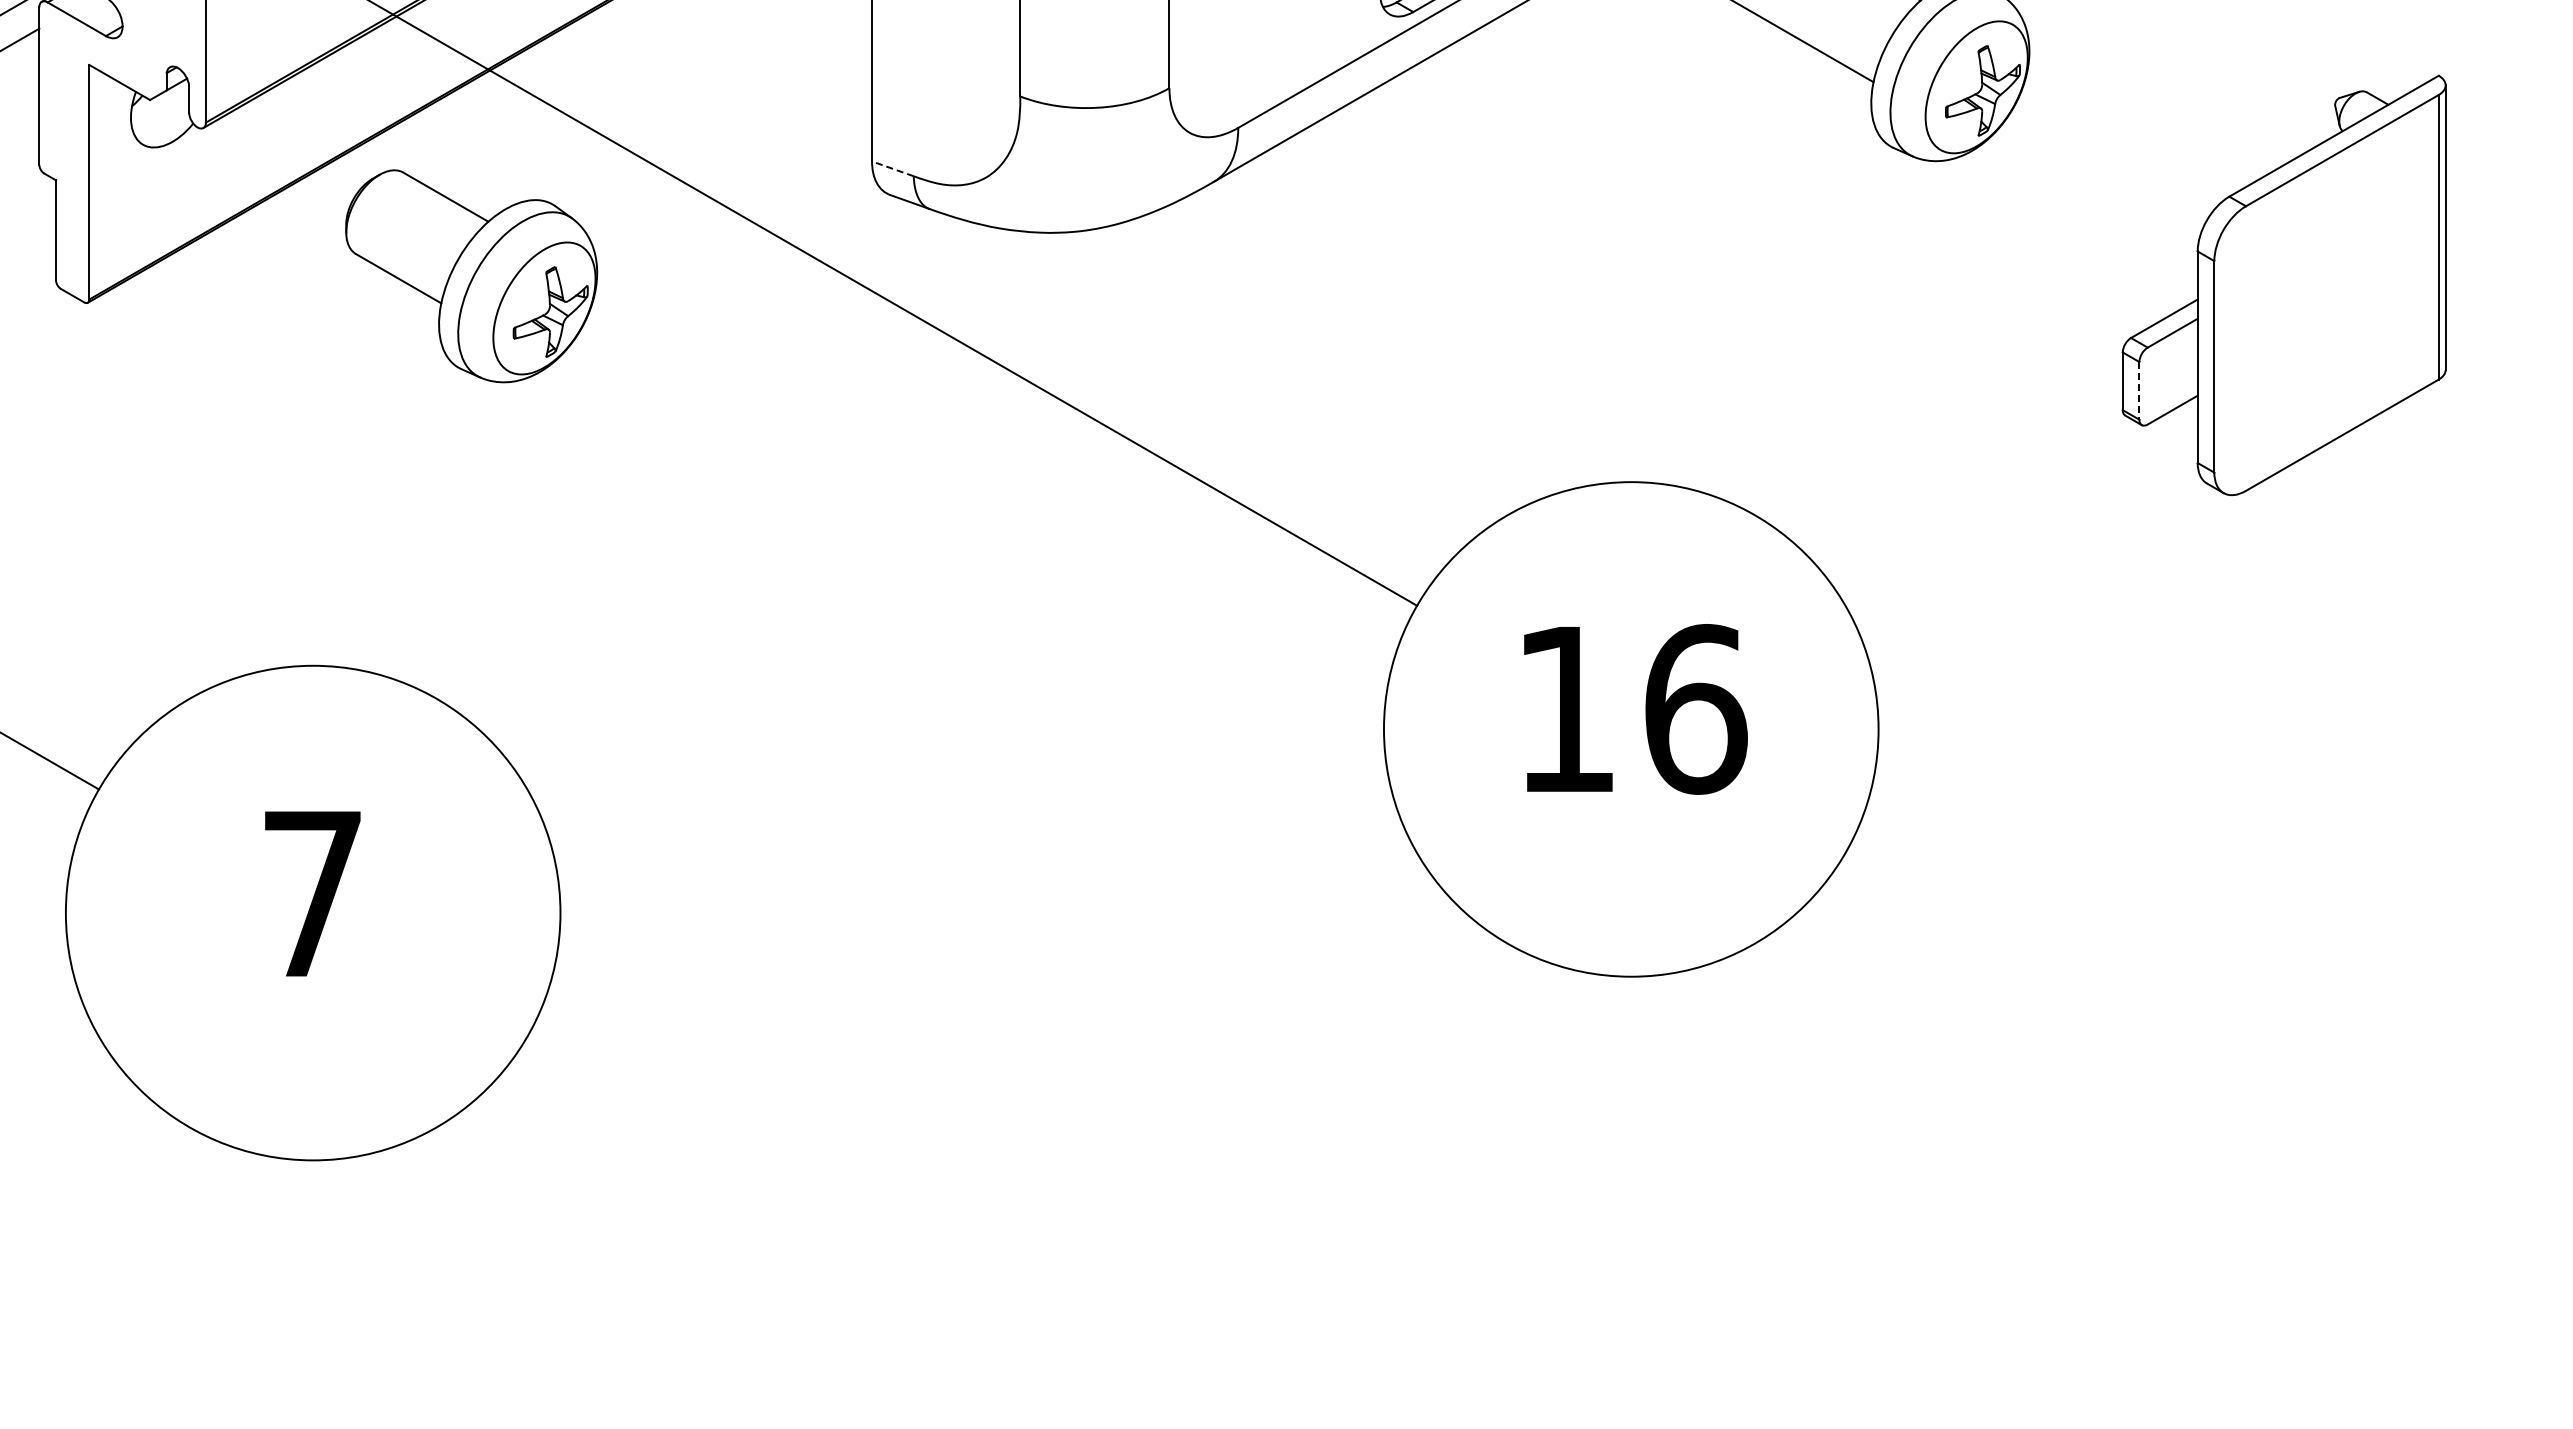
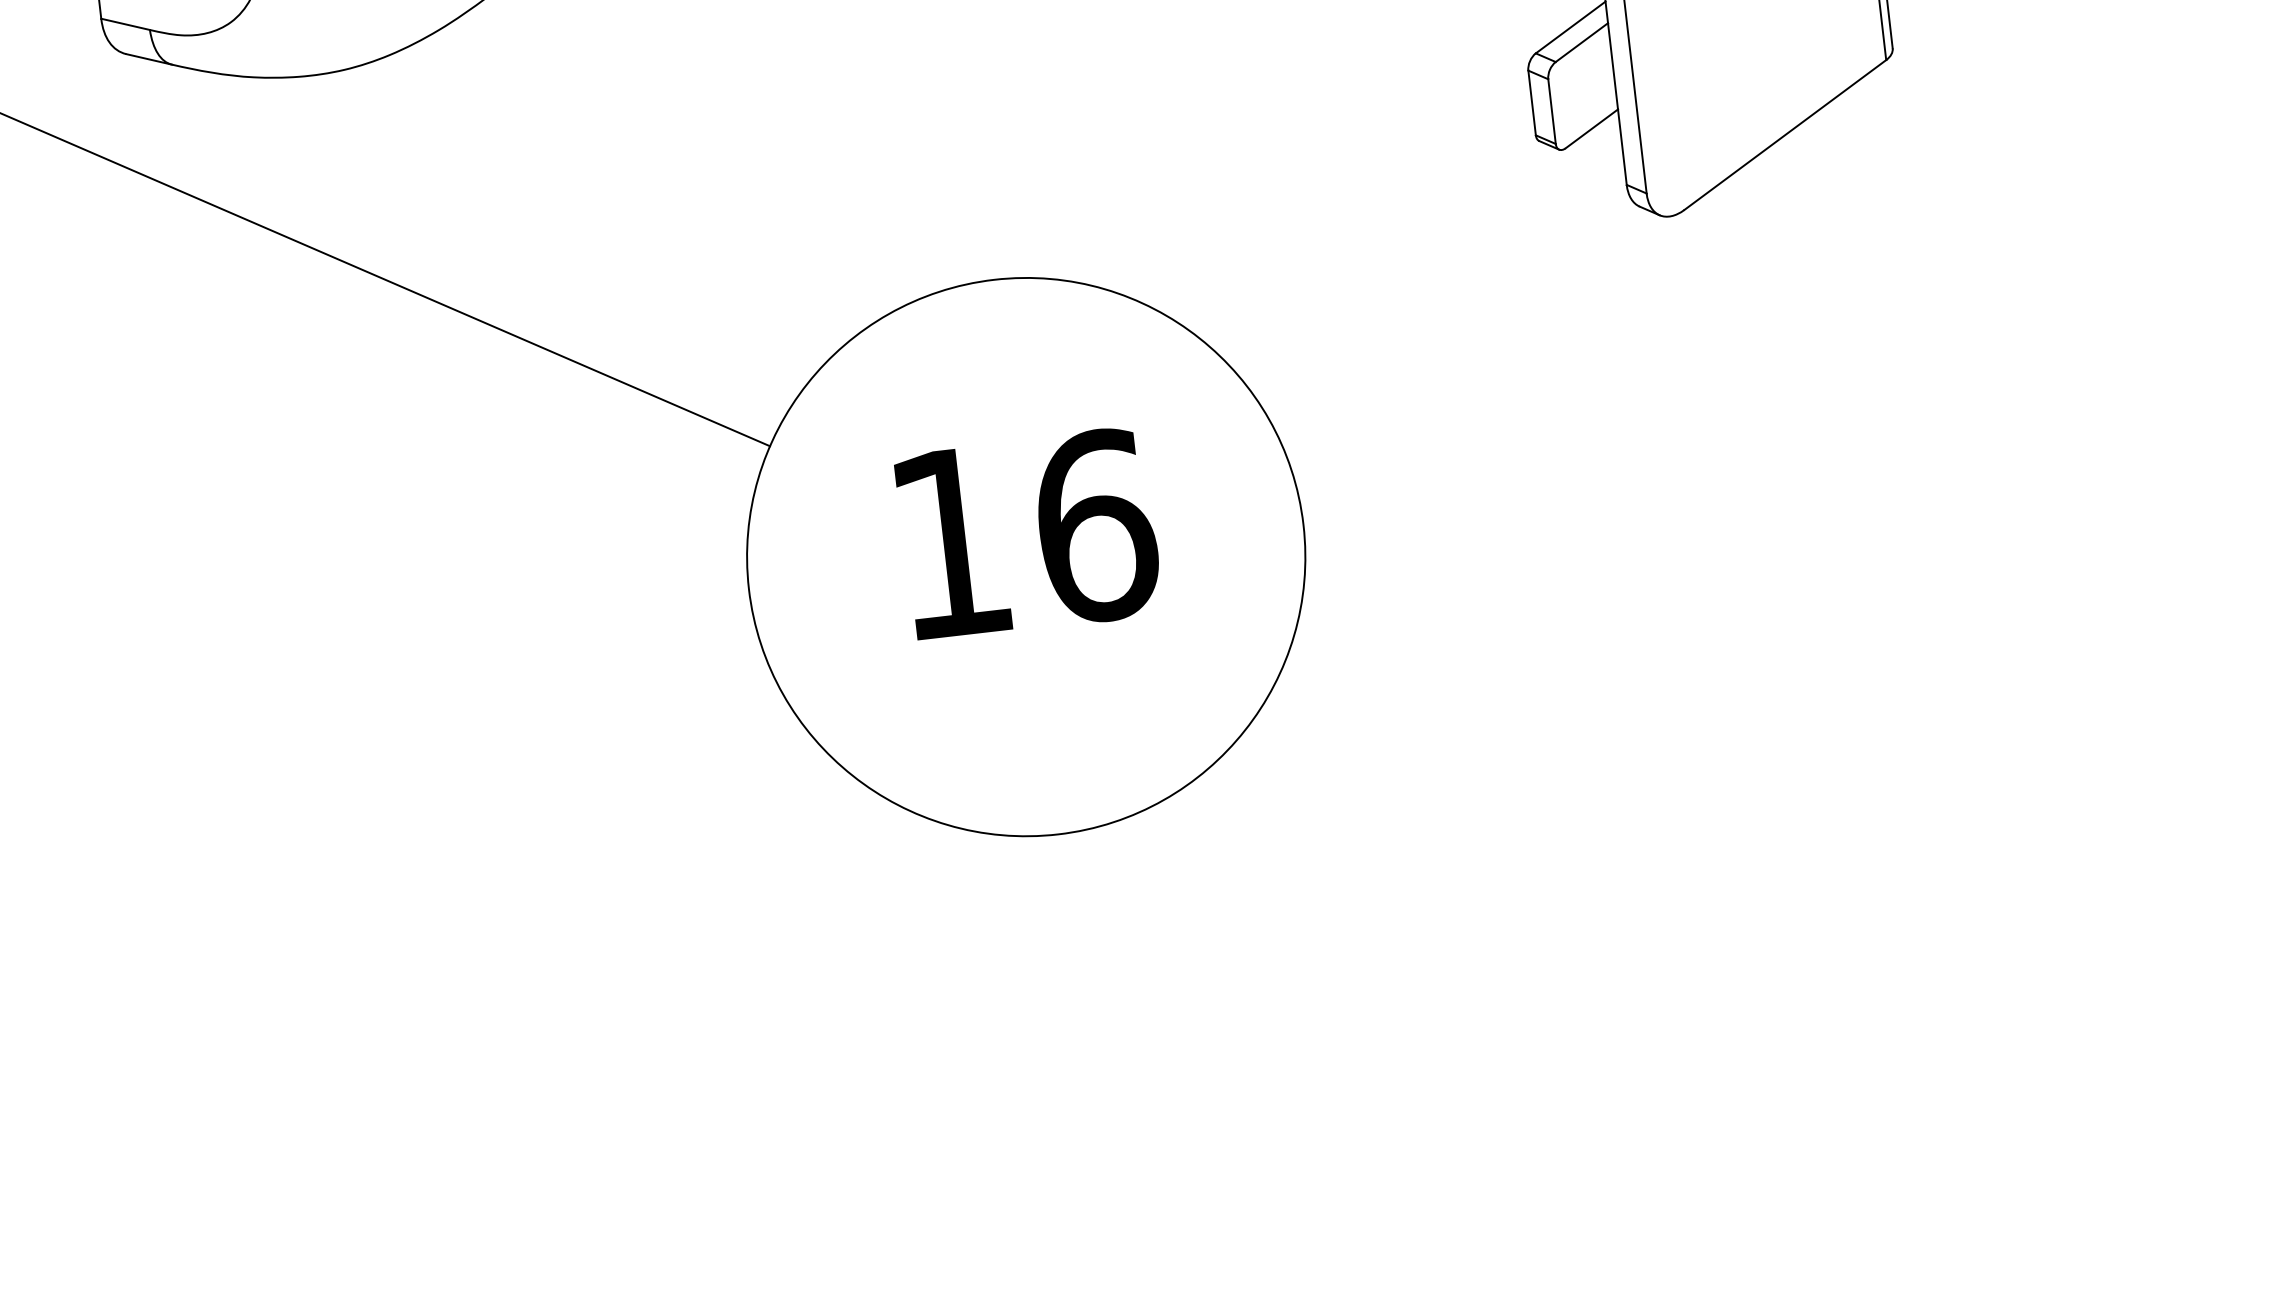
line: (892, 168) -> (125, 24), dashed -> solid
line: (2139, 390) -> (1552, 111), dashed -> solid

